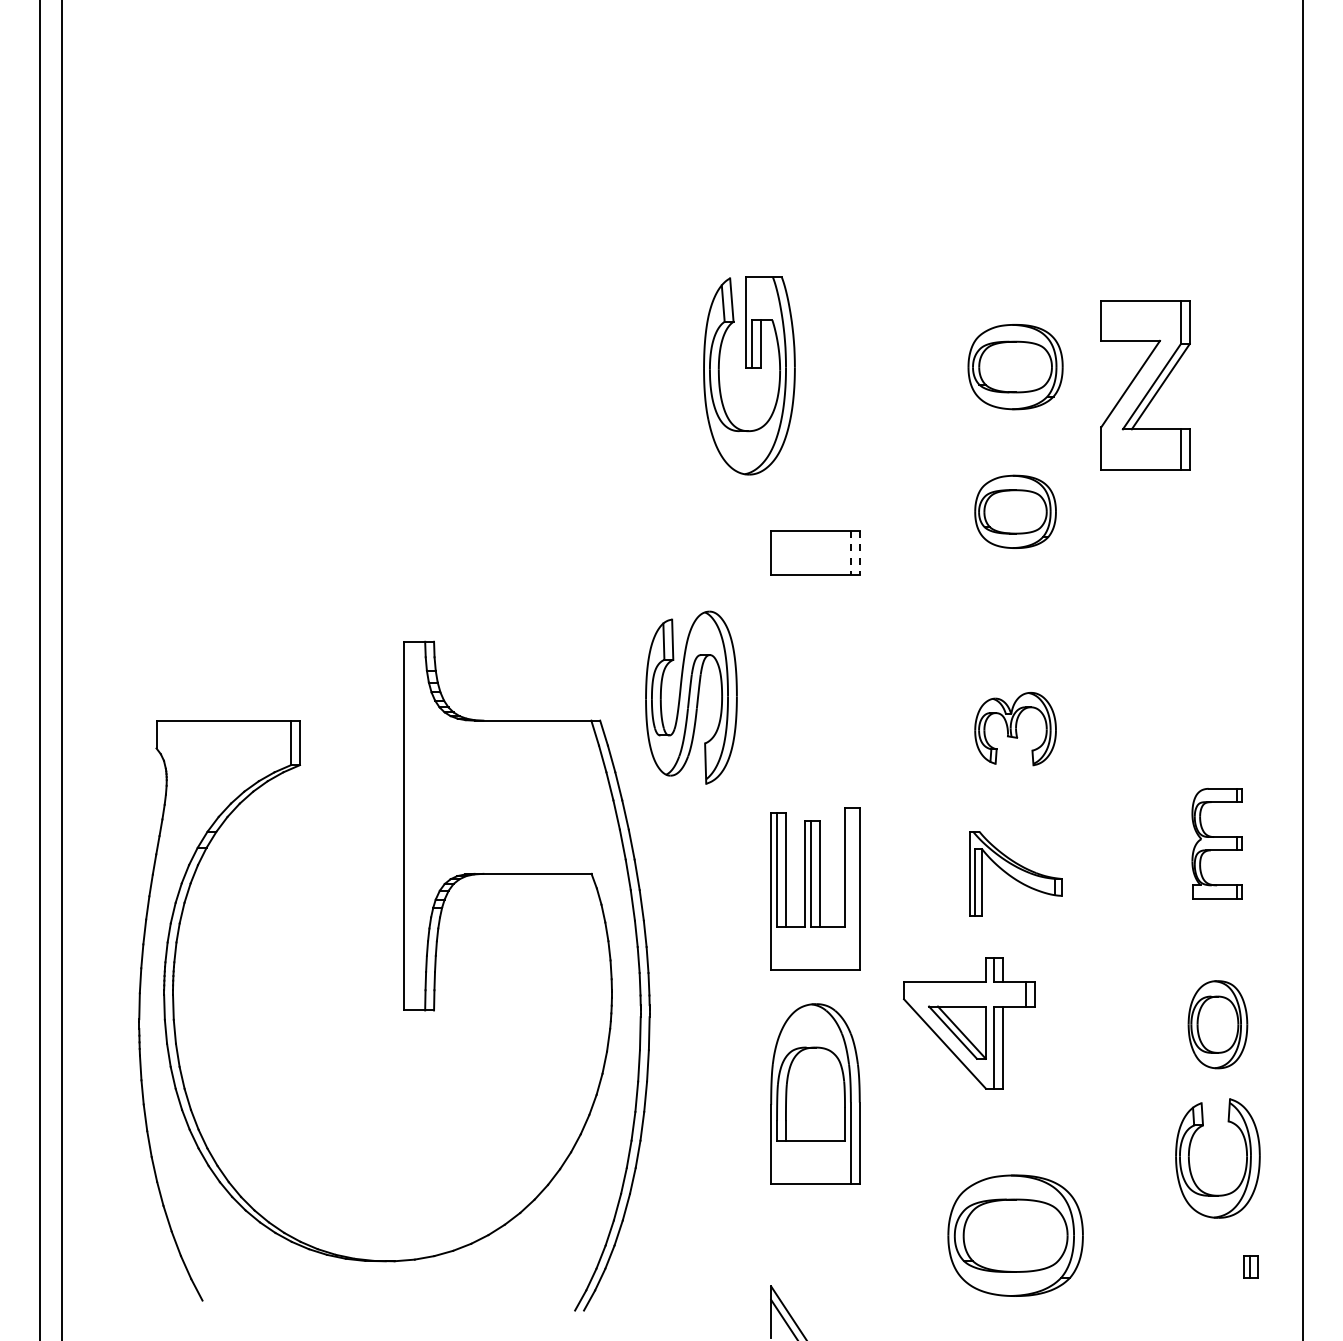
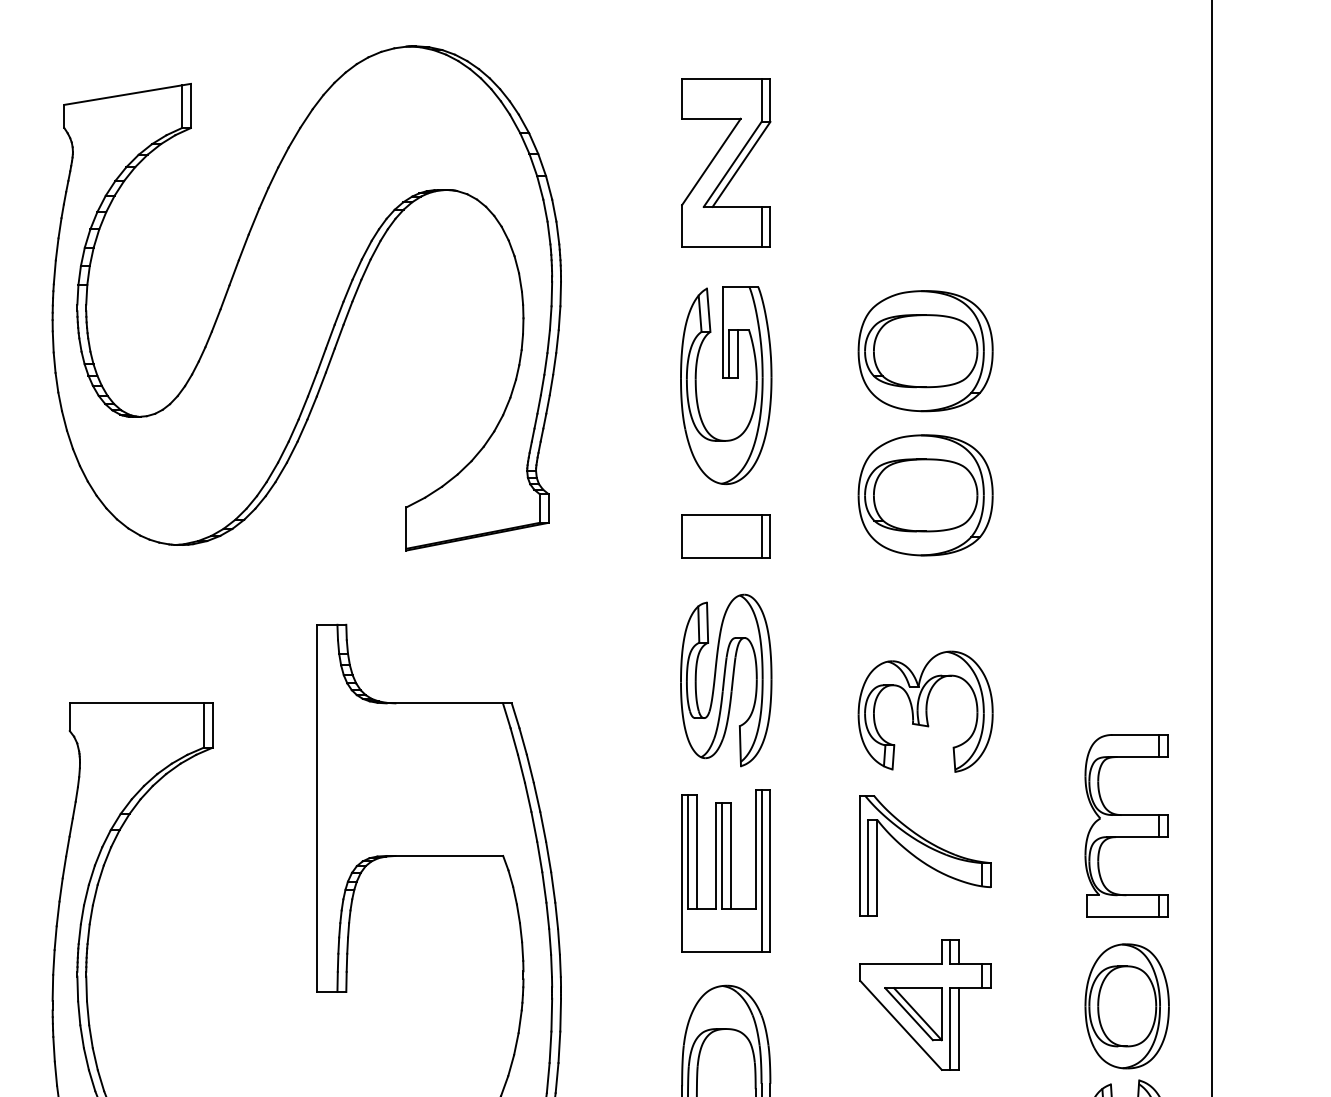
part: (394, 314) -> (306, 298), added
part: (1015, 366) -> (925, 350), size x1.43
part: (749, 368) -> (726, 378), moved
part: (1145, 385) -> (726, 163), moved
part: (1015, 511) -> (925, 494), size x1.67
line: (850, 552) -> (761, 535), dashed -> solid
line: (859, 552) -> (770, 535), dashed -> solid
part: (691, 697) -> (726, 680), moved
part: (1015, 728) -> (925, 711), size x1.67
part: (1216, 843) -> (1125, 825), size x1.67
part: (1015, 873) -> (925, 855), size x1.43
line: (850, 888) -> (761, 870), added
part: (969, 1023) -> (925, 1005), moved
part: (1217, 1024) -> (1126, 1006), size x1.43

